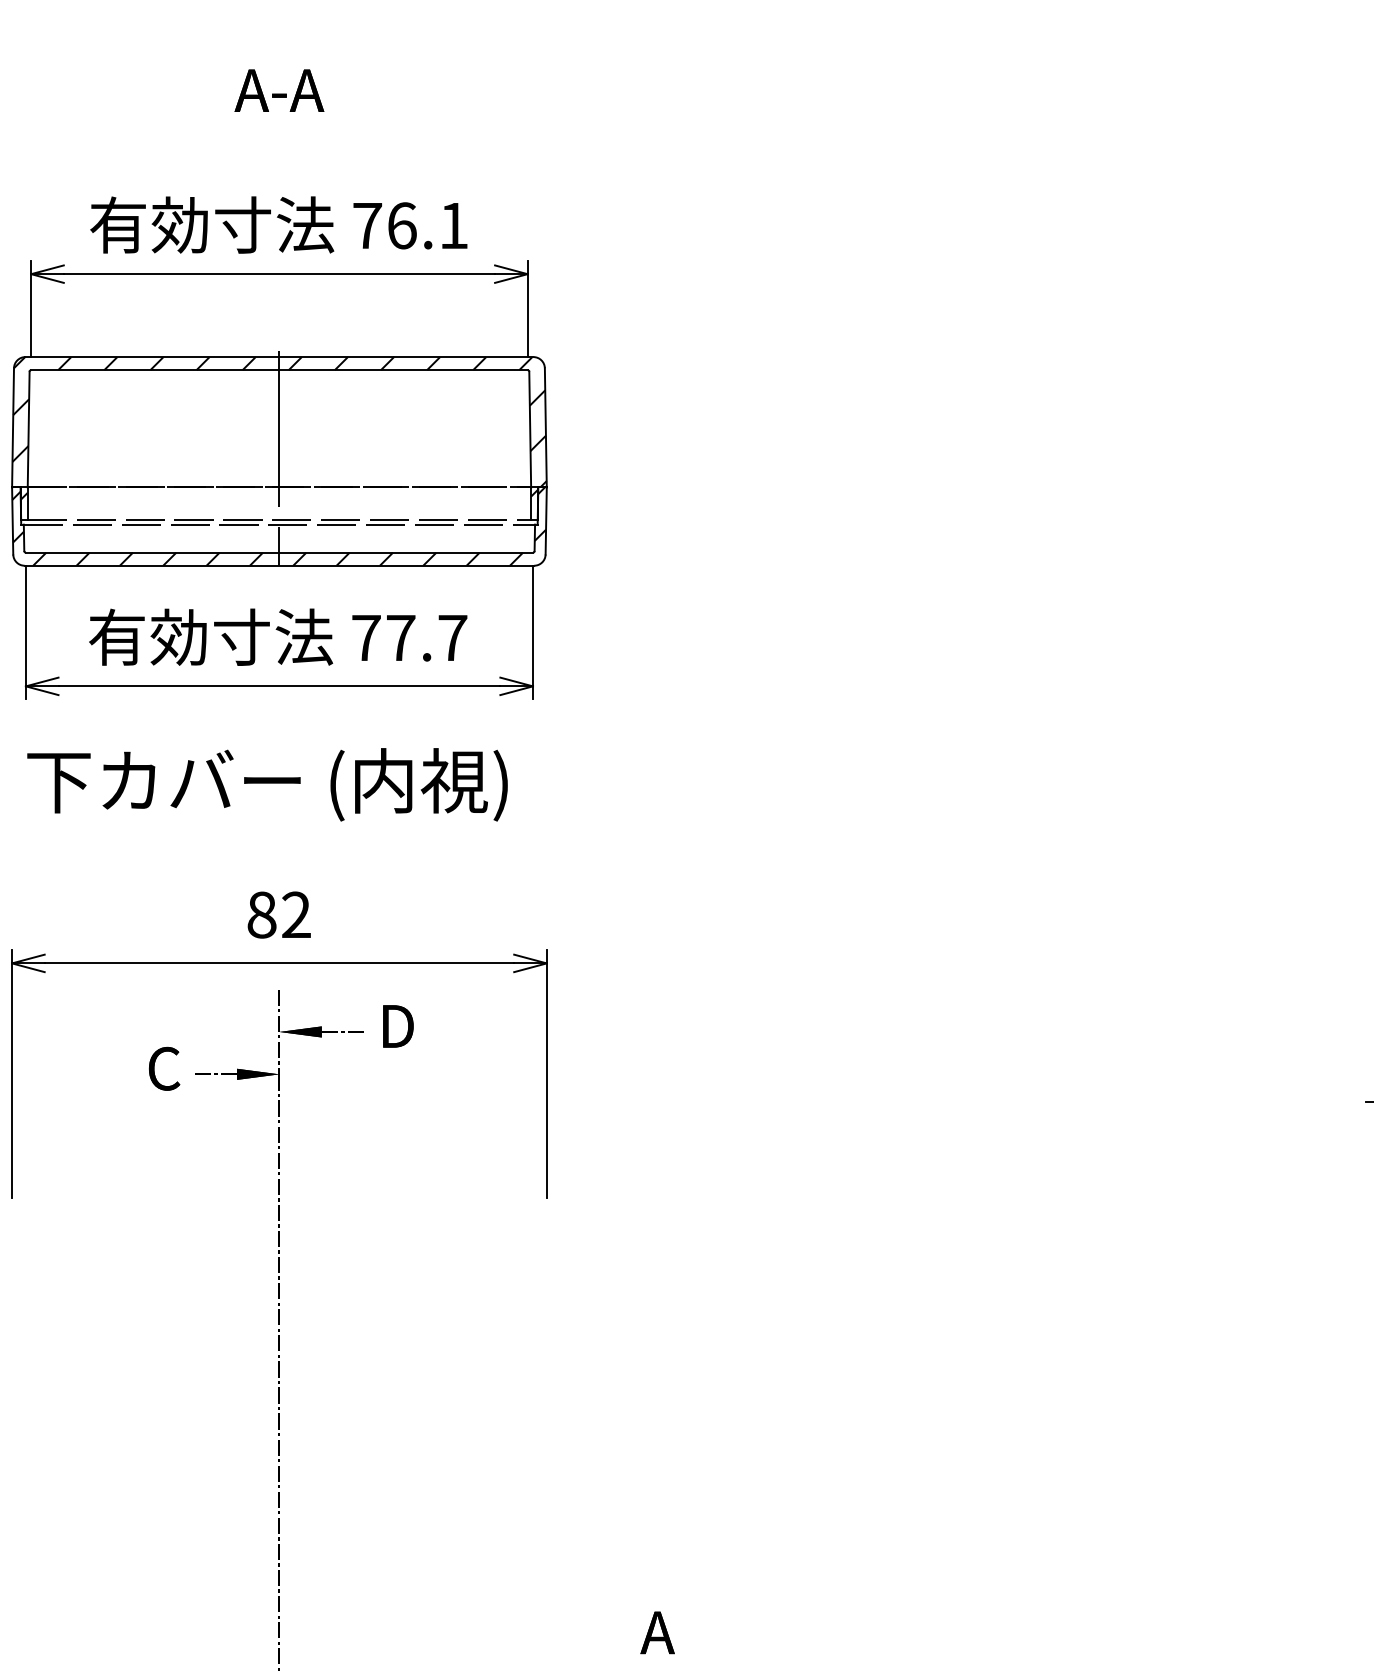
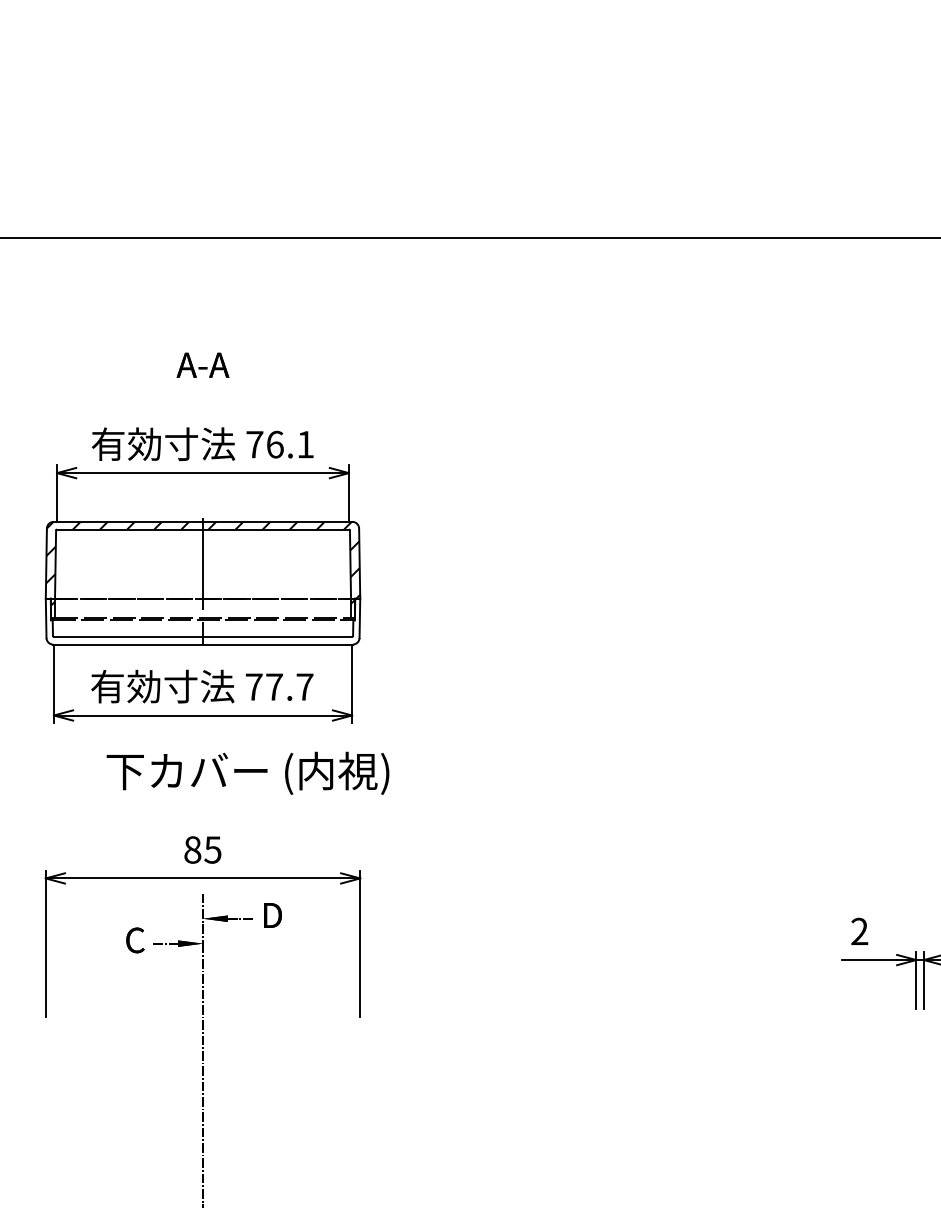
hatch: (278, 526) -> (202, 621), removed
text: (266, 783) -> (247, 772), moved
text: (295, 914) -> (212, 849), 82 -> 85

